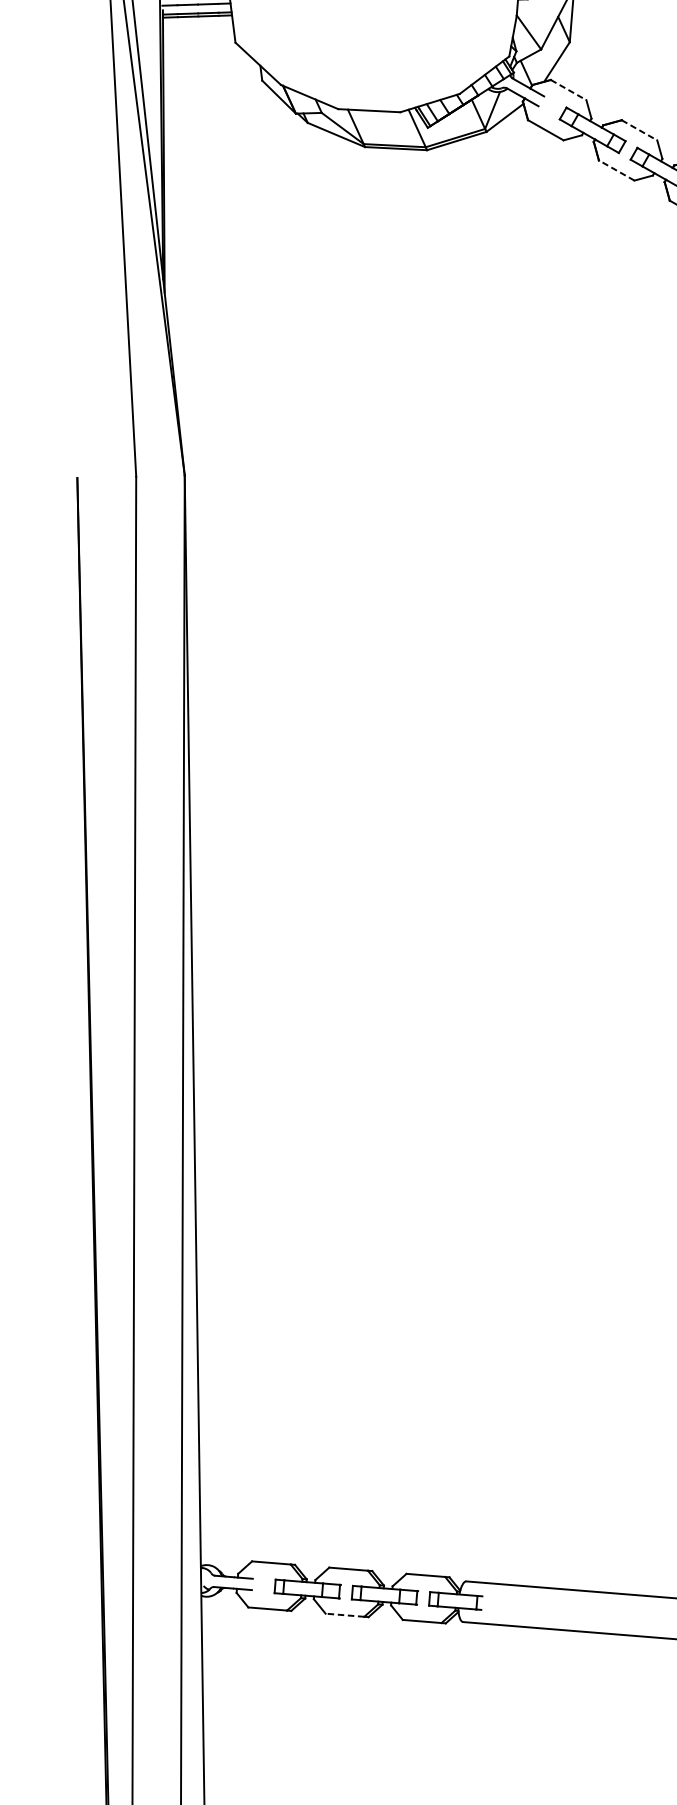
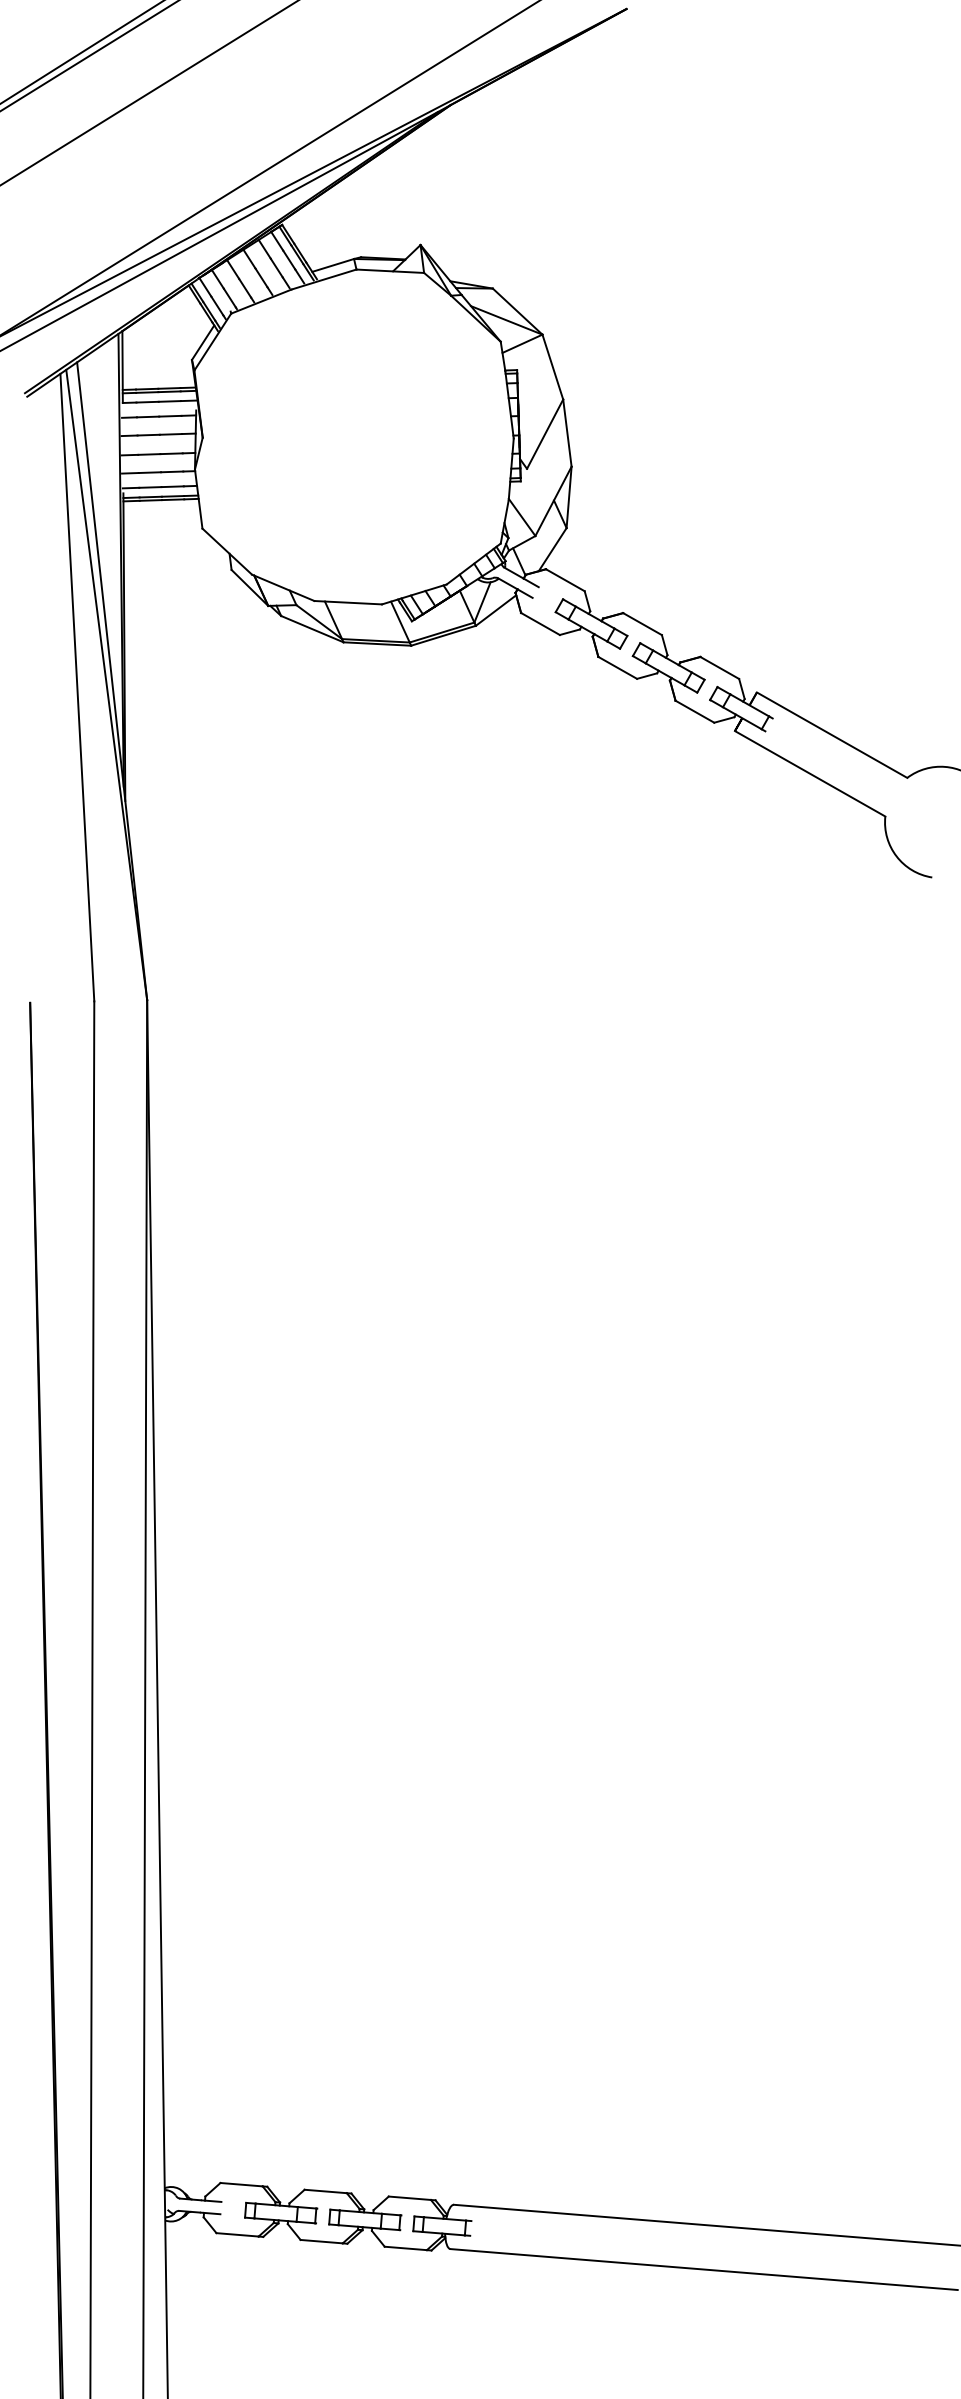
line: (568, 90) -> (565, 580), dashed -> solid
line: (640, 130) -> (643, 624), dashed -> solid
line: (616, 170) -> (617, 667), dashed -> solid
line: (344, 1615) -> (321, 2241), dashed -> solid

